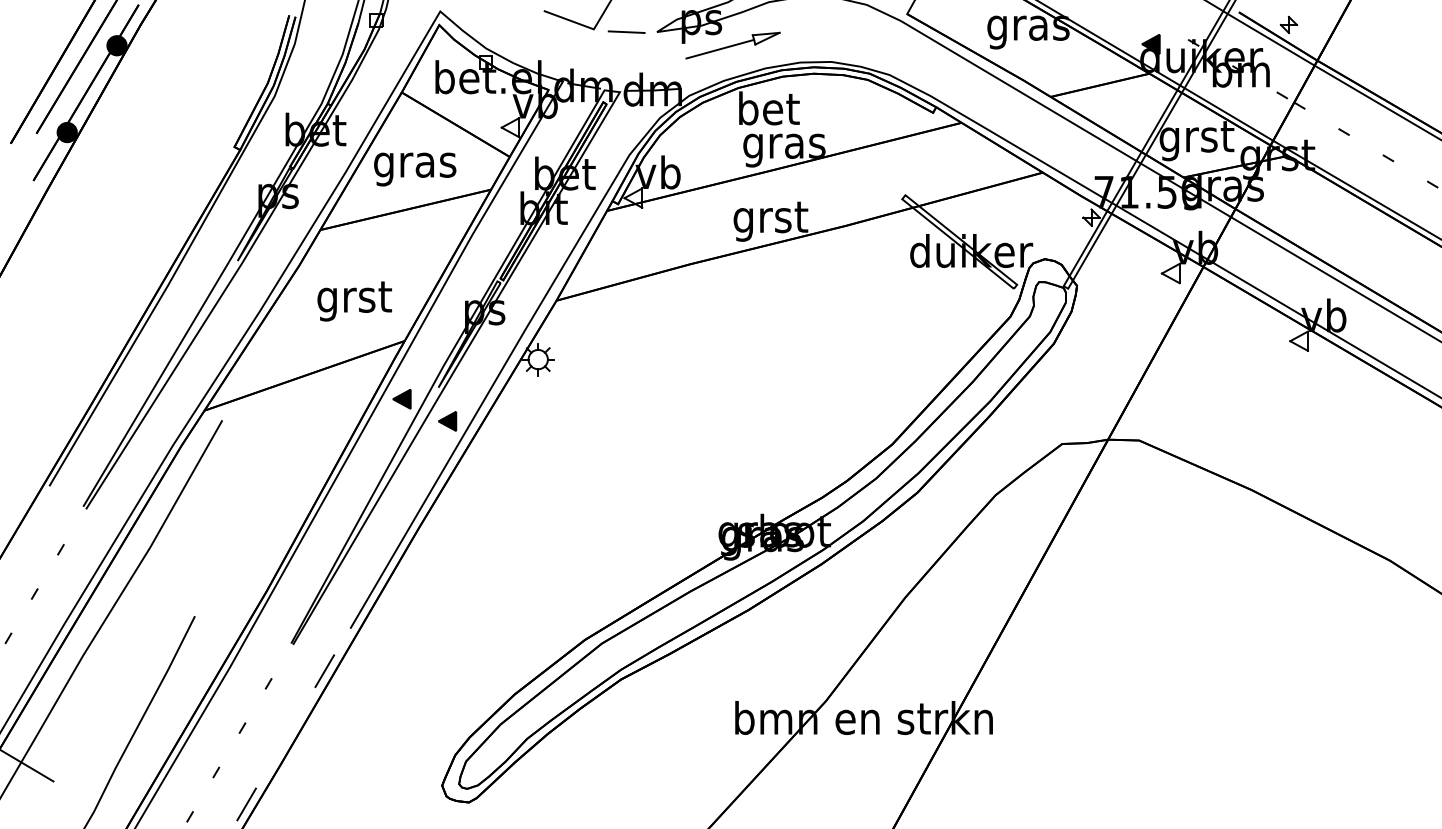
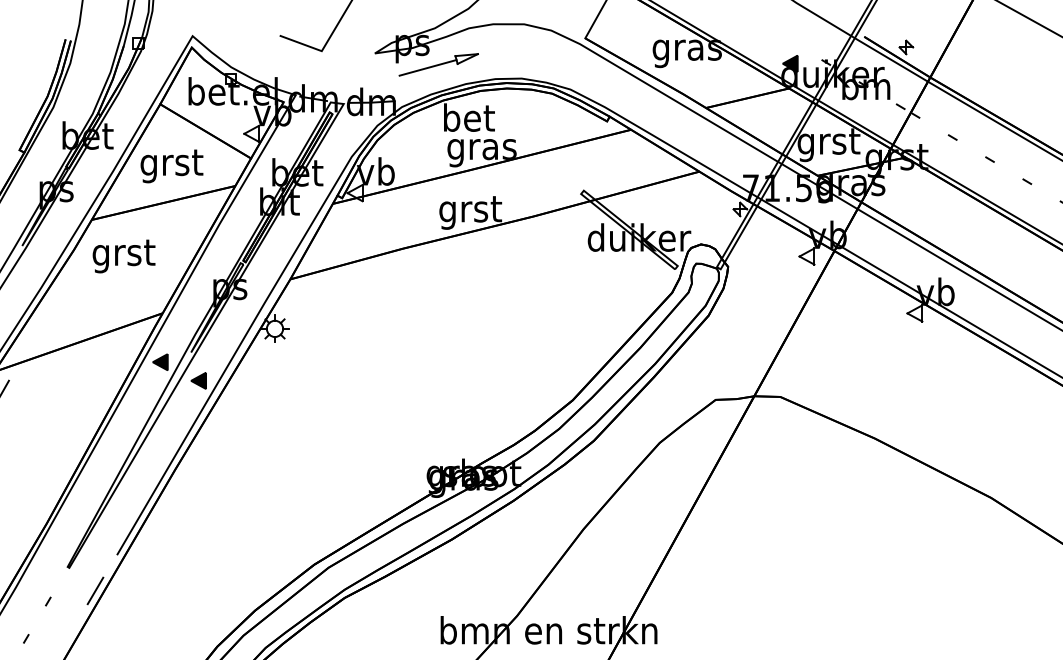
line: (626, 32) -> (349, 53), removed
text: (415, 166) -> (171, 166), gras -> grst
text: (354, 301) -> (123, 256), moved

